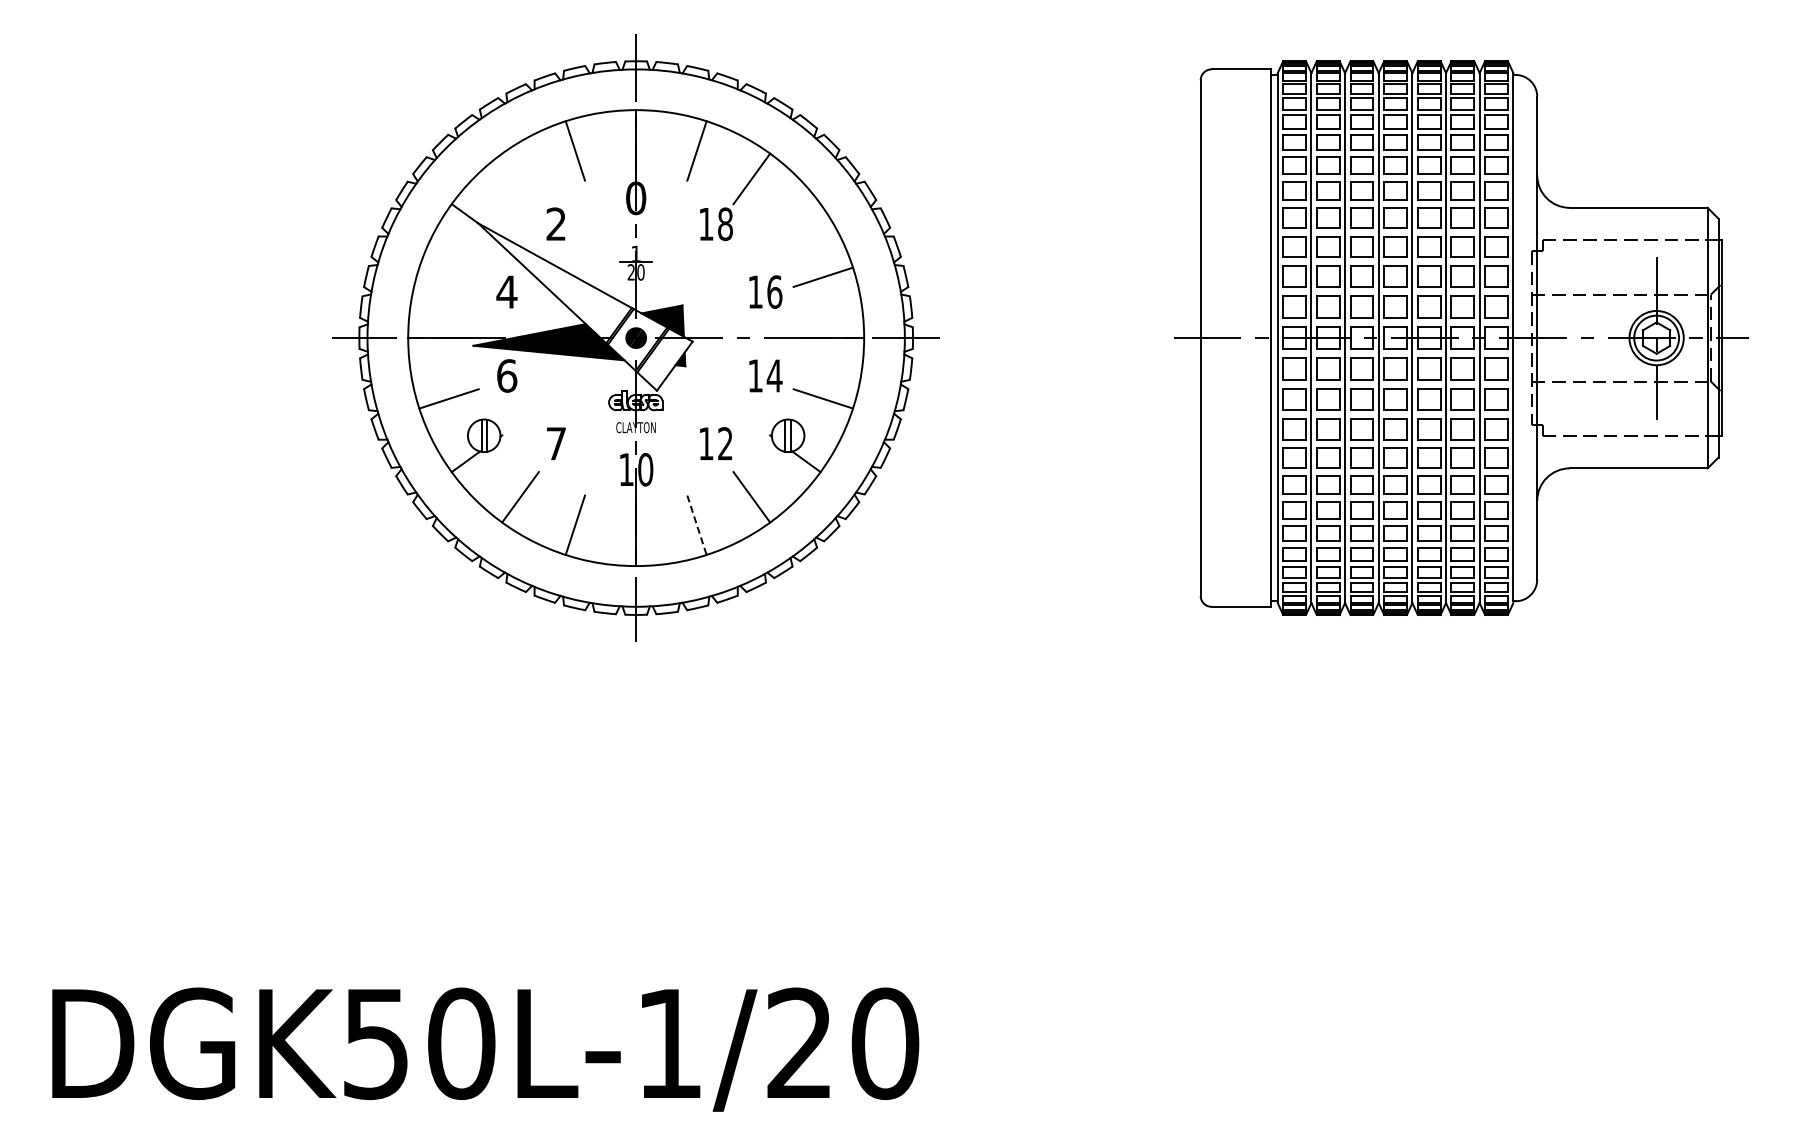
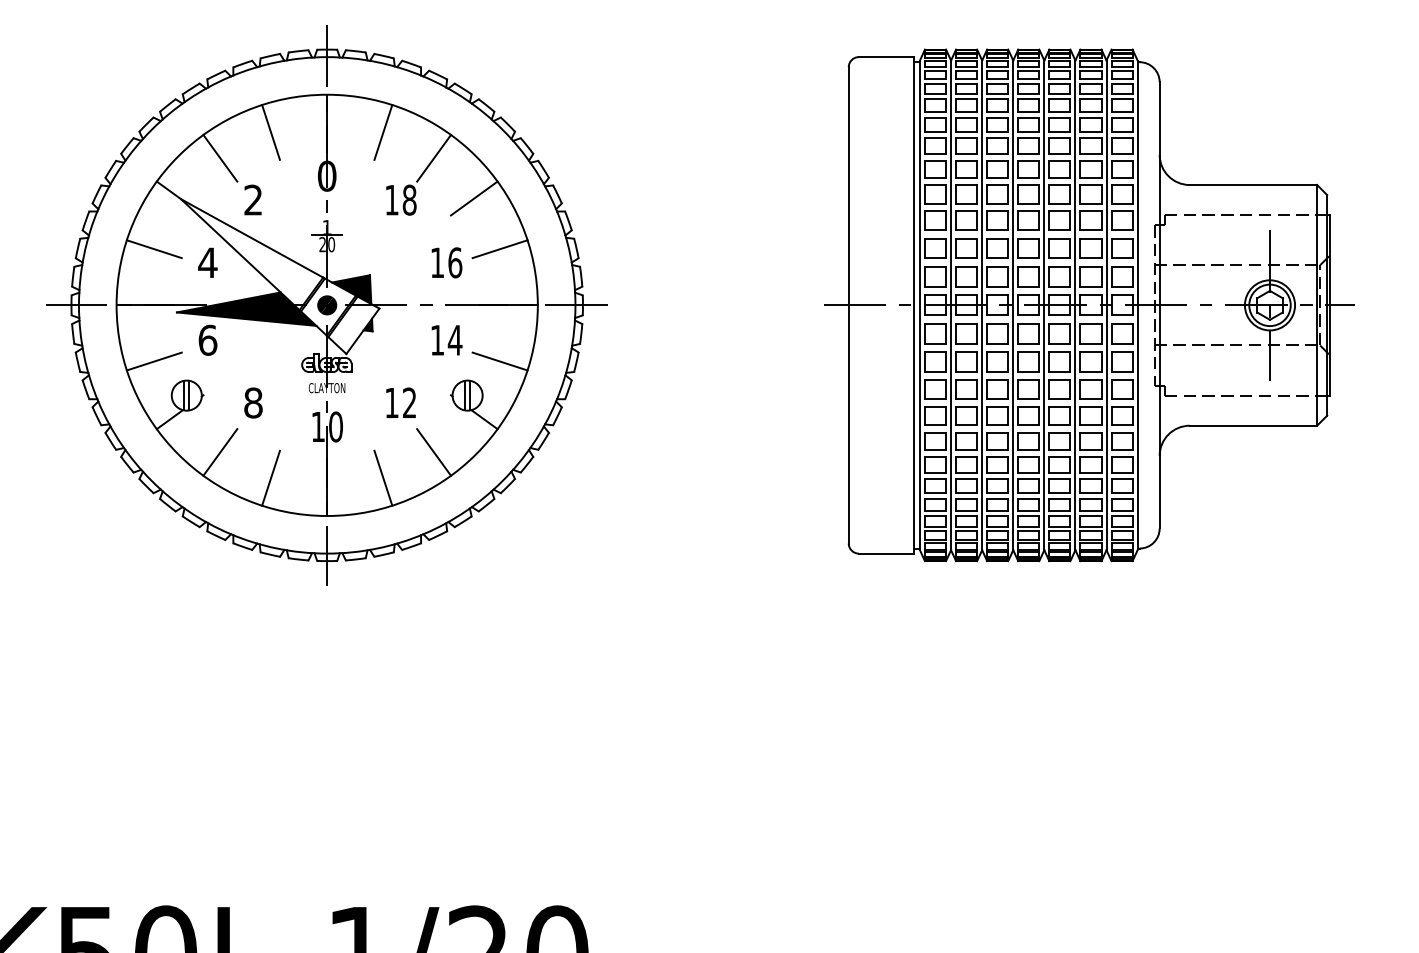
line: (520, 178) -> (220, 157), added
line: (795, 222) -> (474, 198), added
line: (448, 276) -> (153, 248), added
text: (556, 443) -> (253, 402), 7 -> 8
line: (697, 525) -> (383, 478), dashed -> solid

